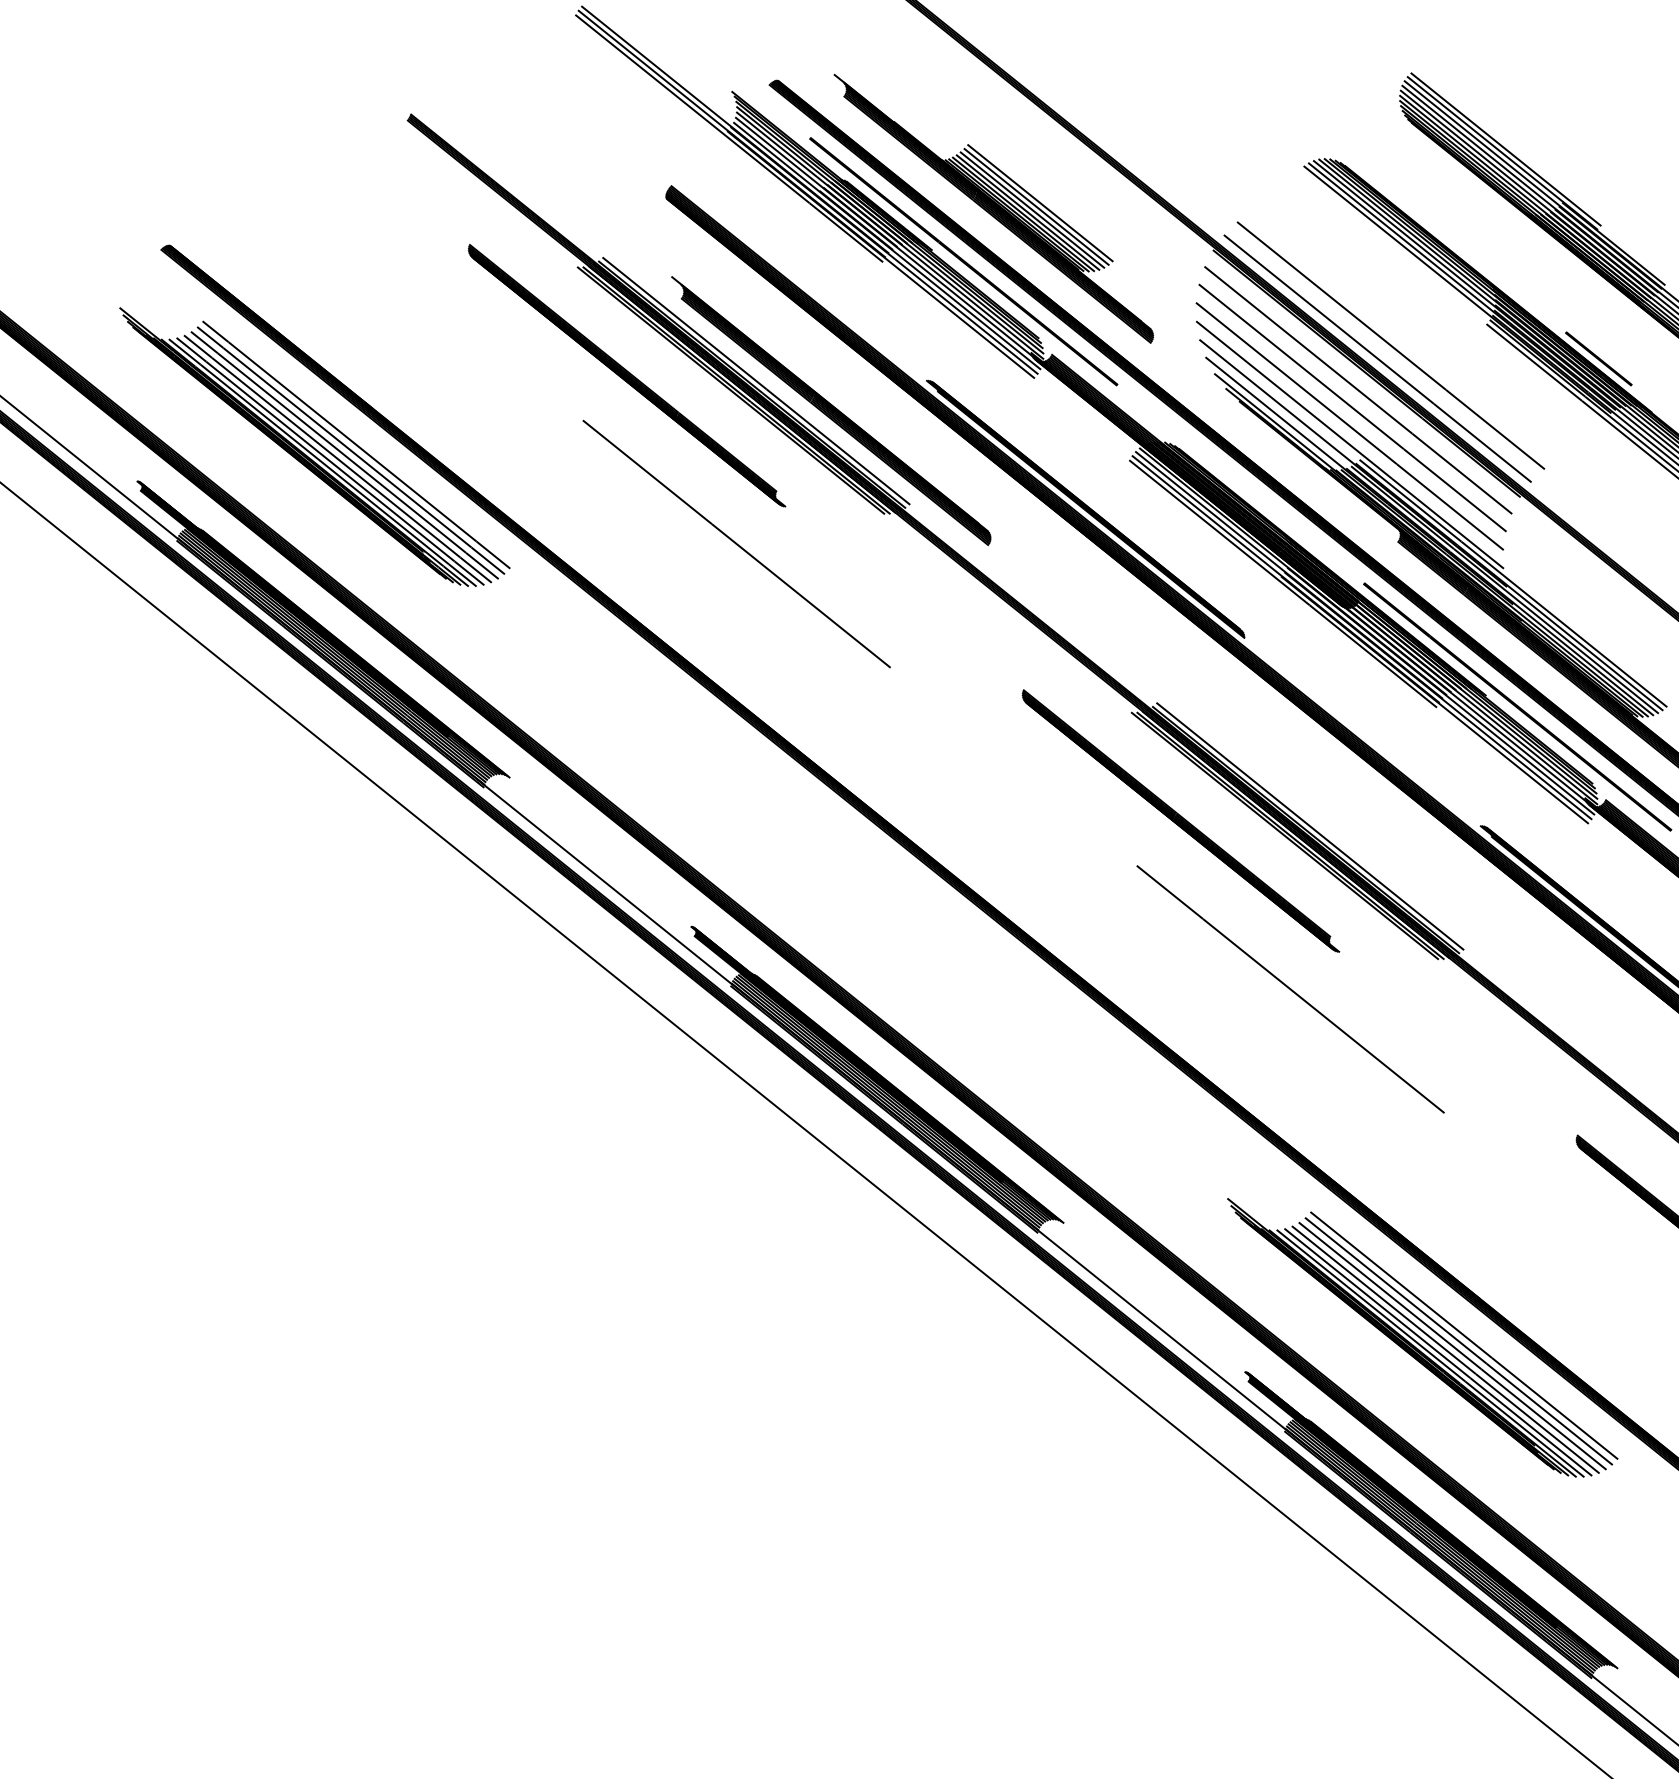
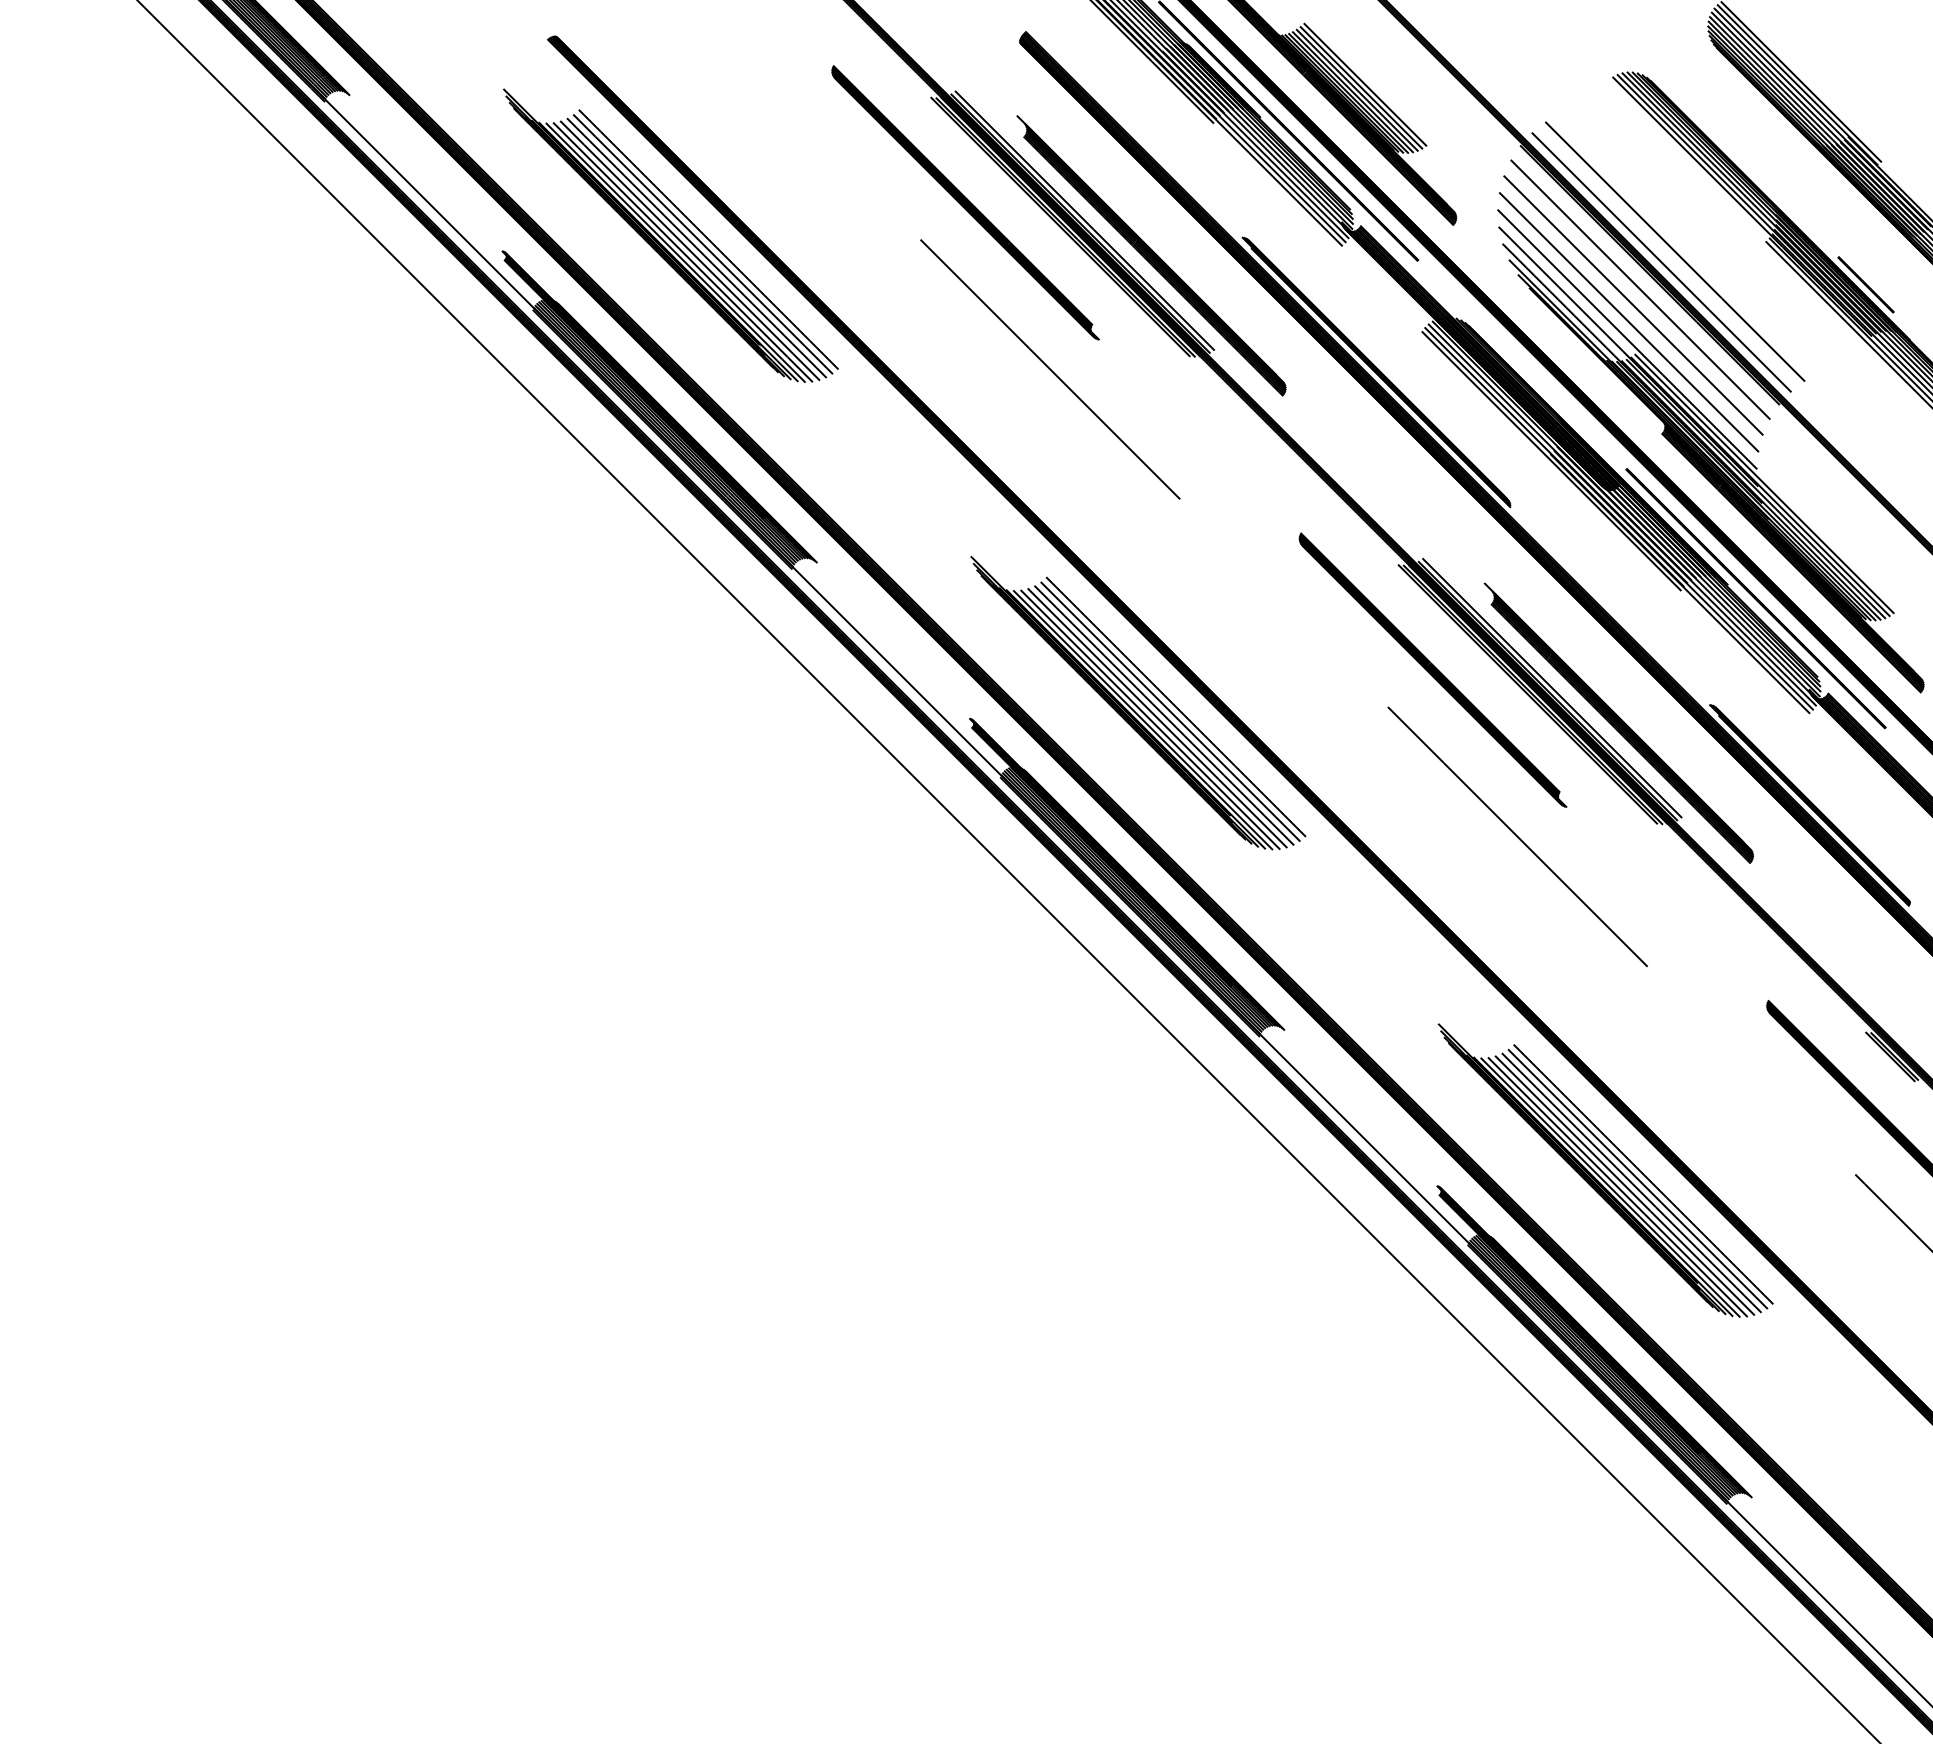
part: (1385, 855) -> (1618, 722), added
part: (869, 890) -> (1138, 703), added

